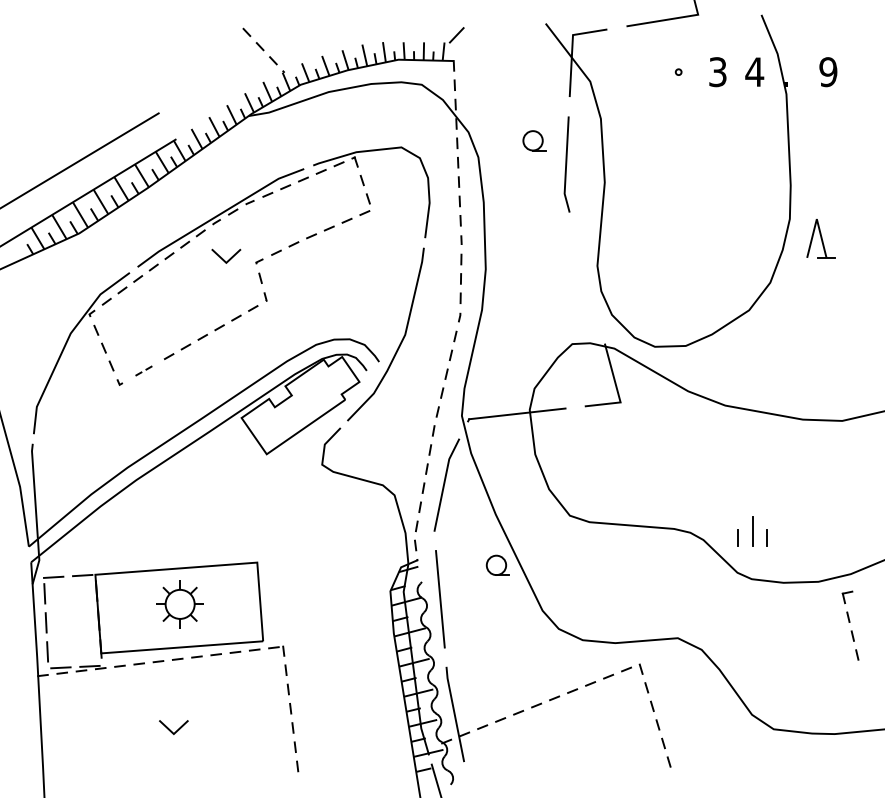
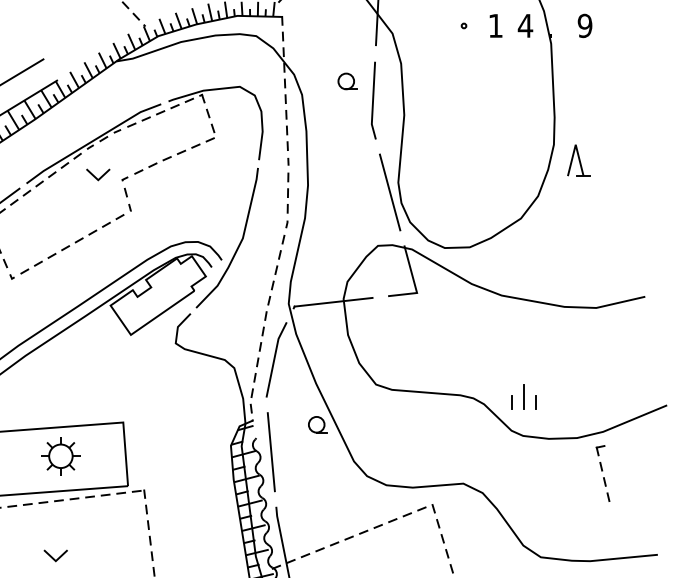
text: (717, 72) -> (495, 26), 3 -> 1
line: (586, 277) -> (389, 191), added
part: (143, 370) -> (31, 267), size x1.67

